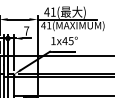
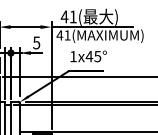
text: (26, 30) -> (36, 42), 7 -> 5

